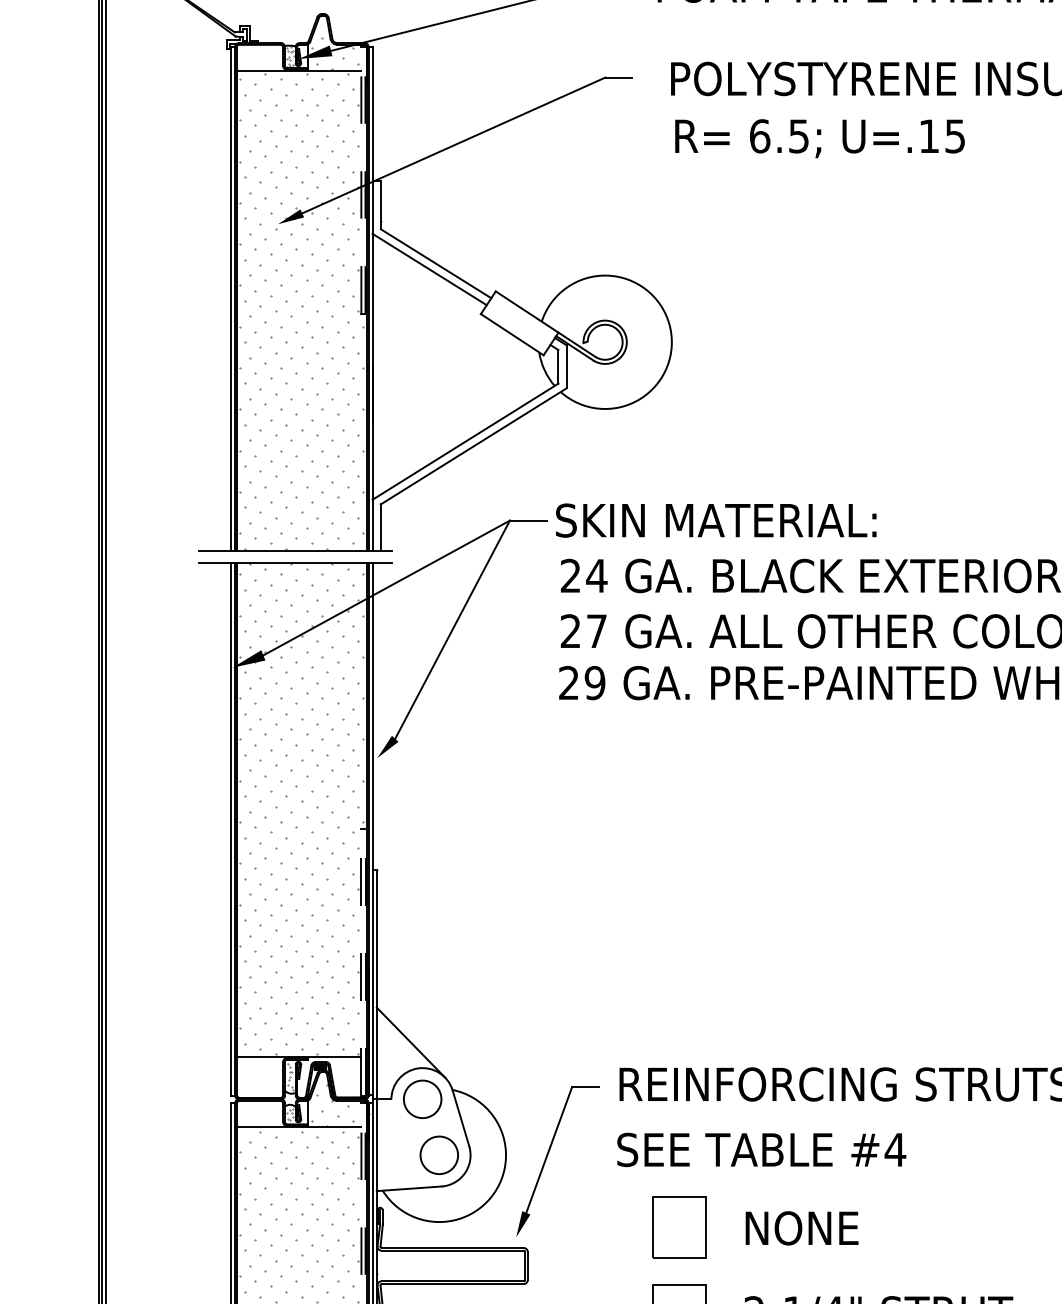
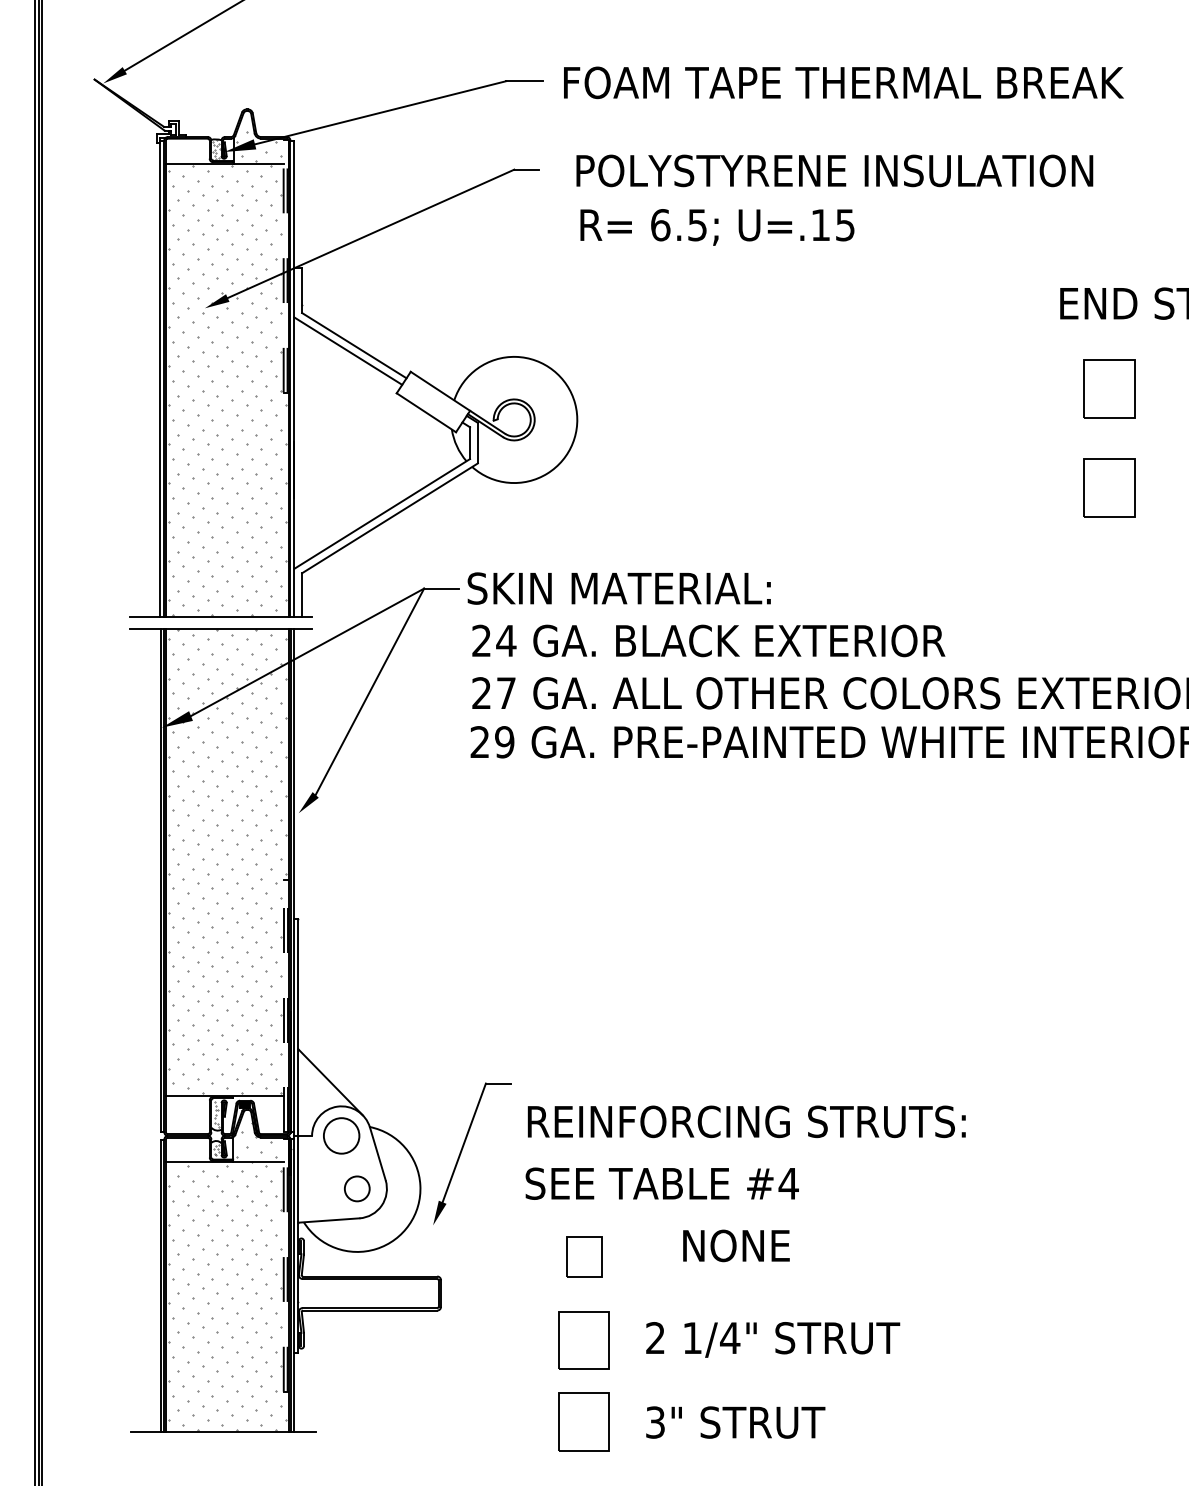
circle: (438, 1154) -> (356, 1188), size x0.7
part: (547, 1159) -> (462, 1151), moved
part: (678, 1226) -> (583, 1256), size x0.7
text: (802, 1227) -> (736, 1245), moved

